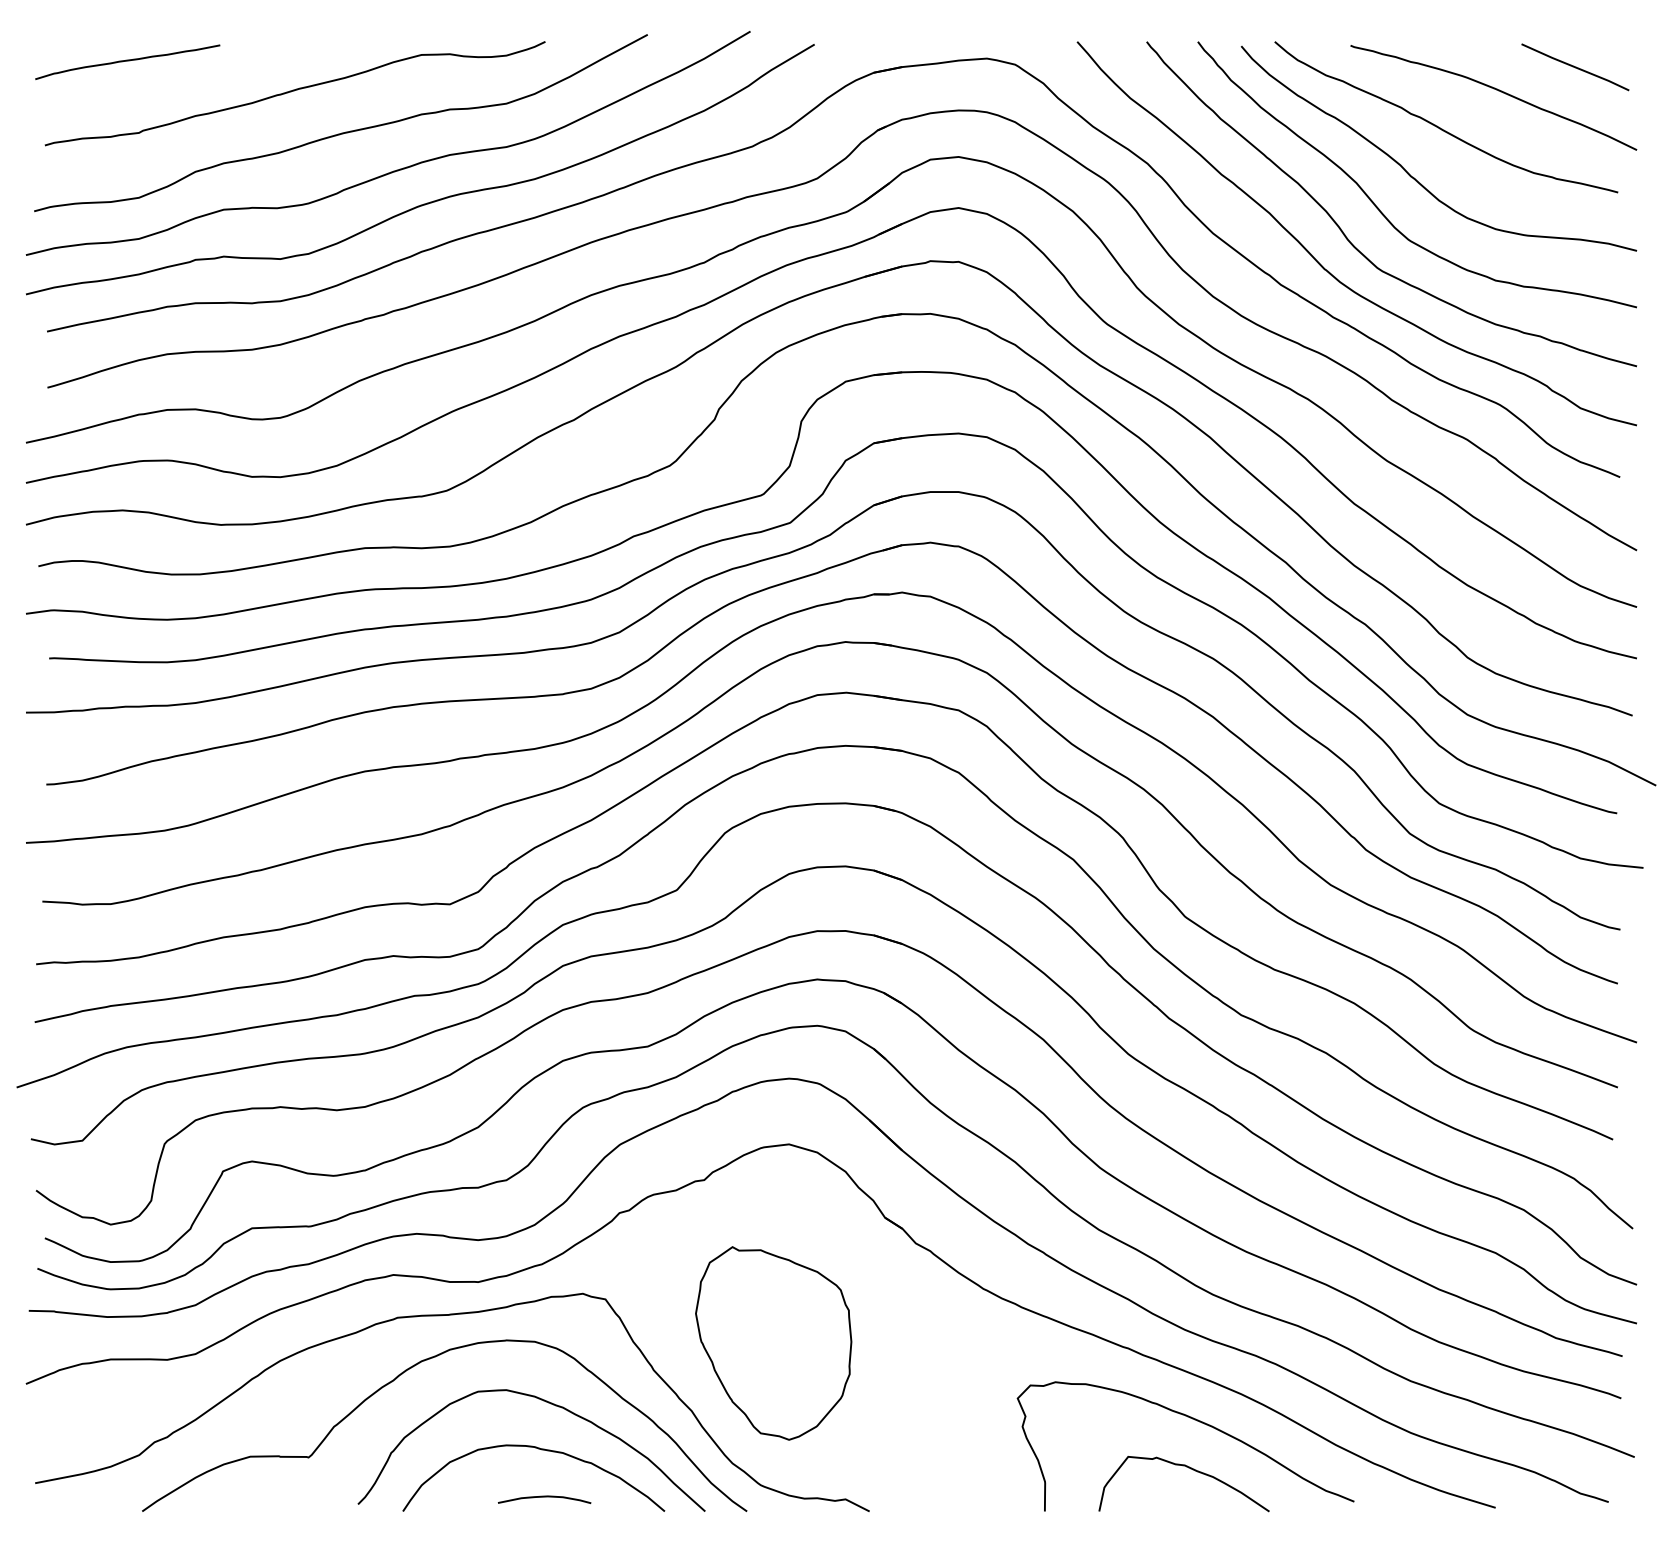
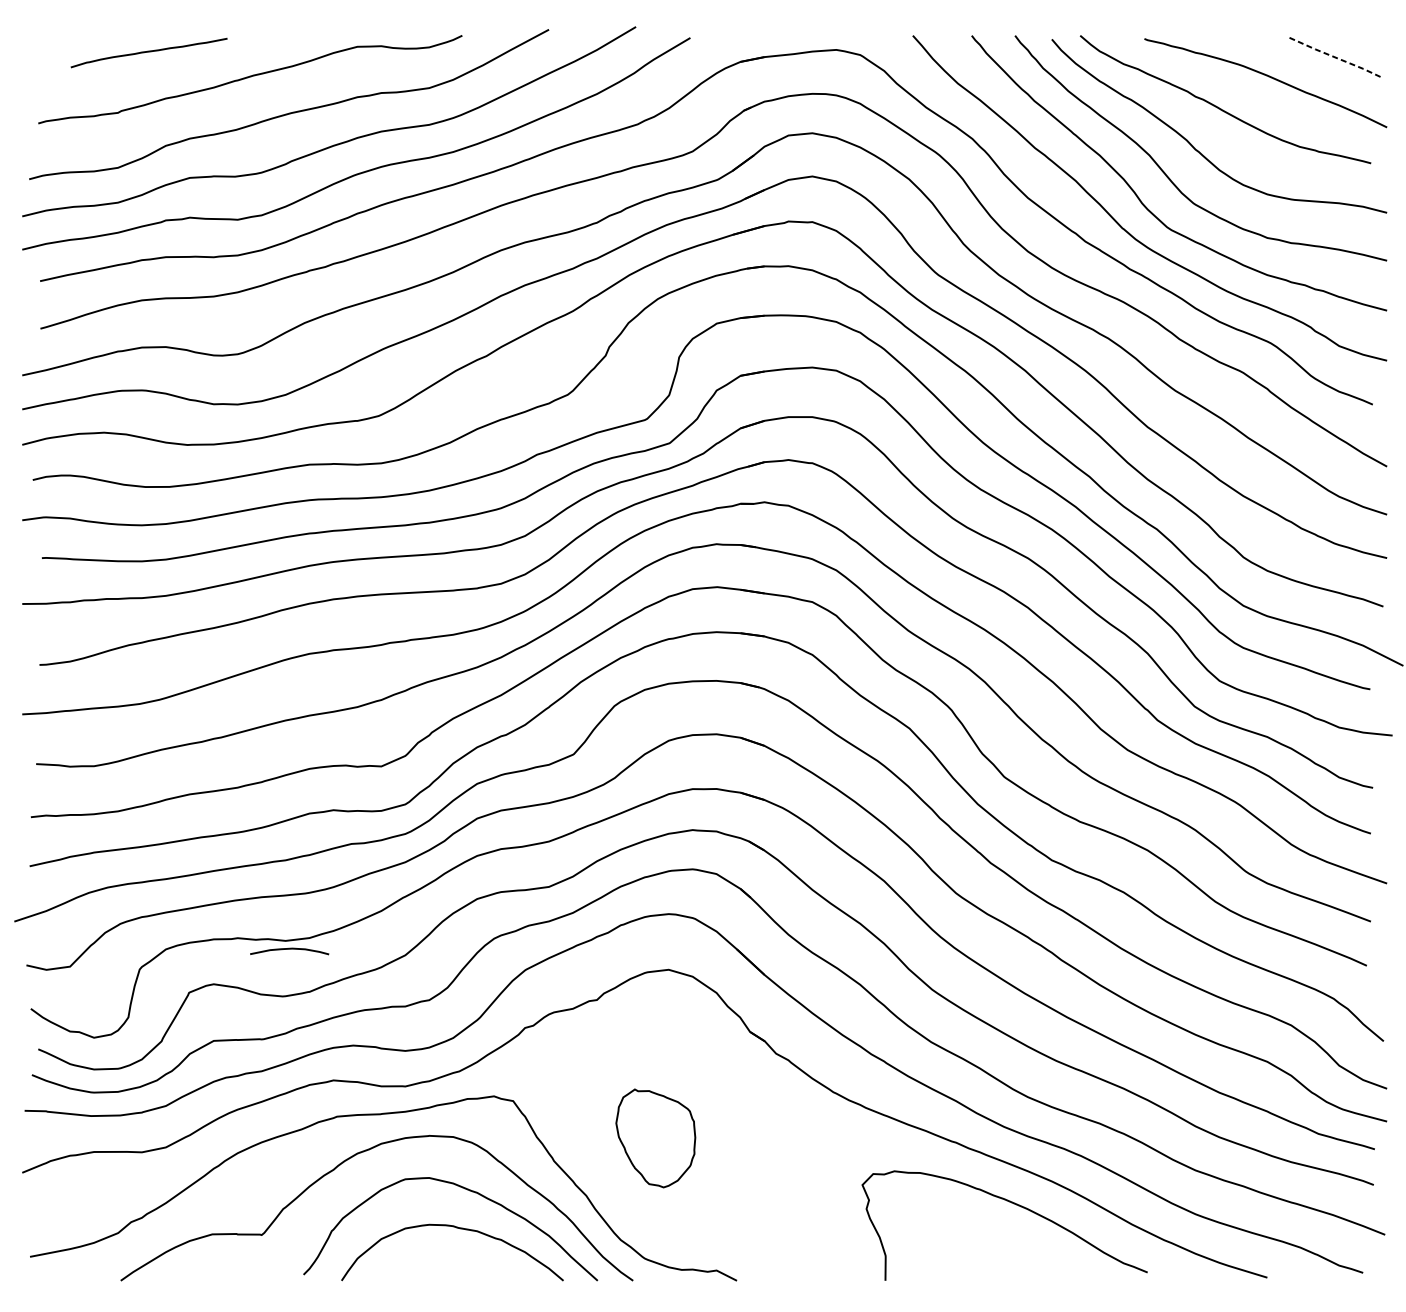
curve: (127, 61) -> (148, 52), moved
line: (1575, 67) -> (1335, 57), solid -> dashed
part: (773, 1343) -> (655, 1138), size x0.6
curve: (1190, 1469) -> (1008, 1245), removed
curve: (544, 1497) -> (289, 949), moved

